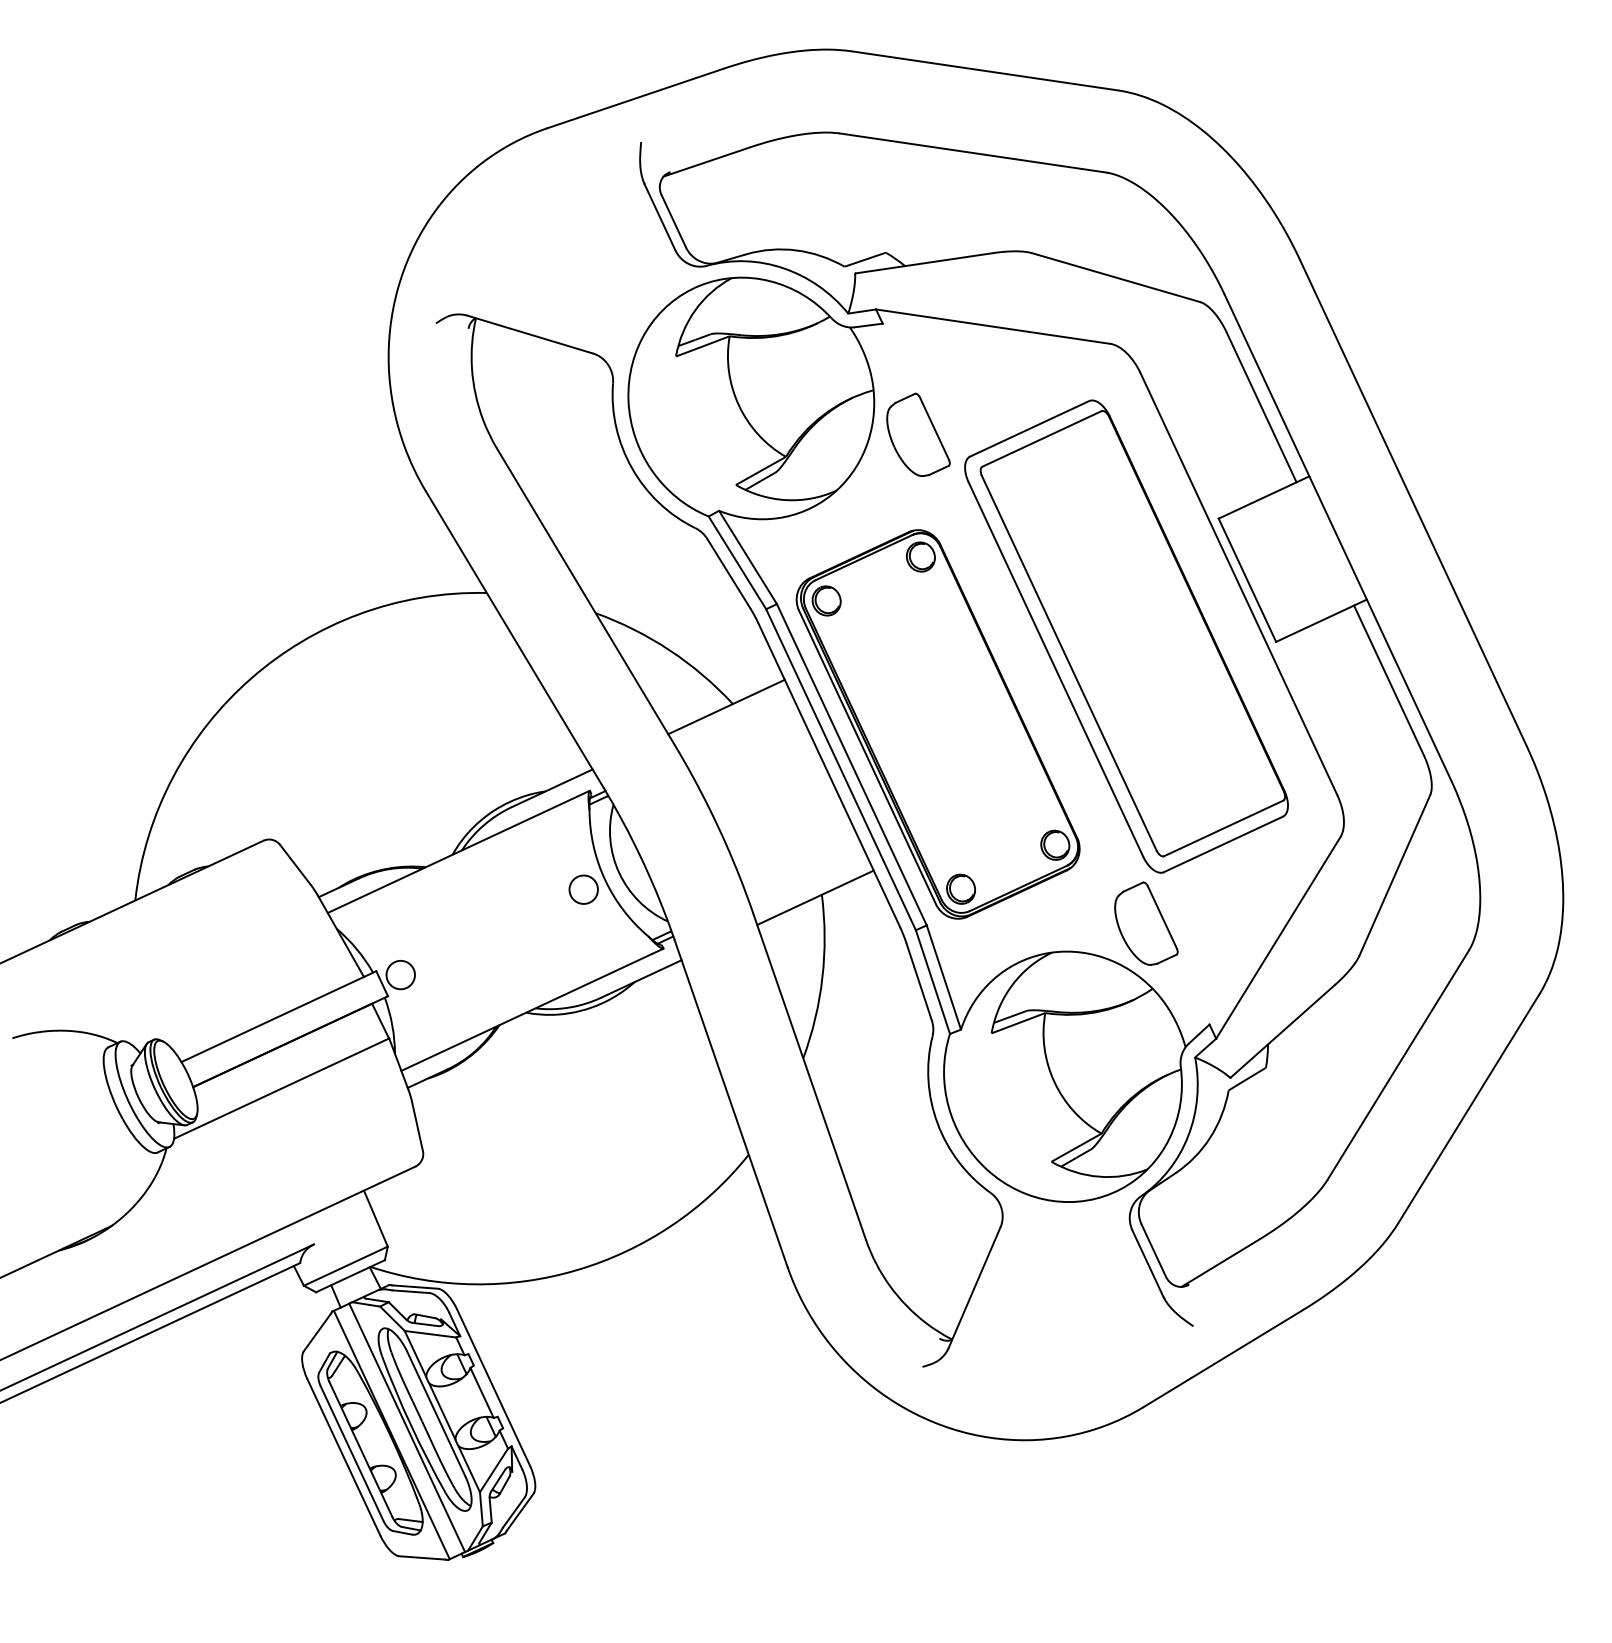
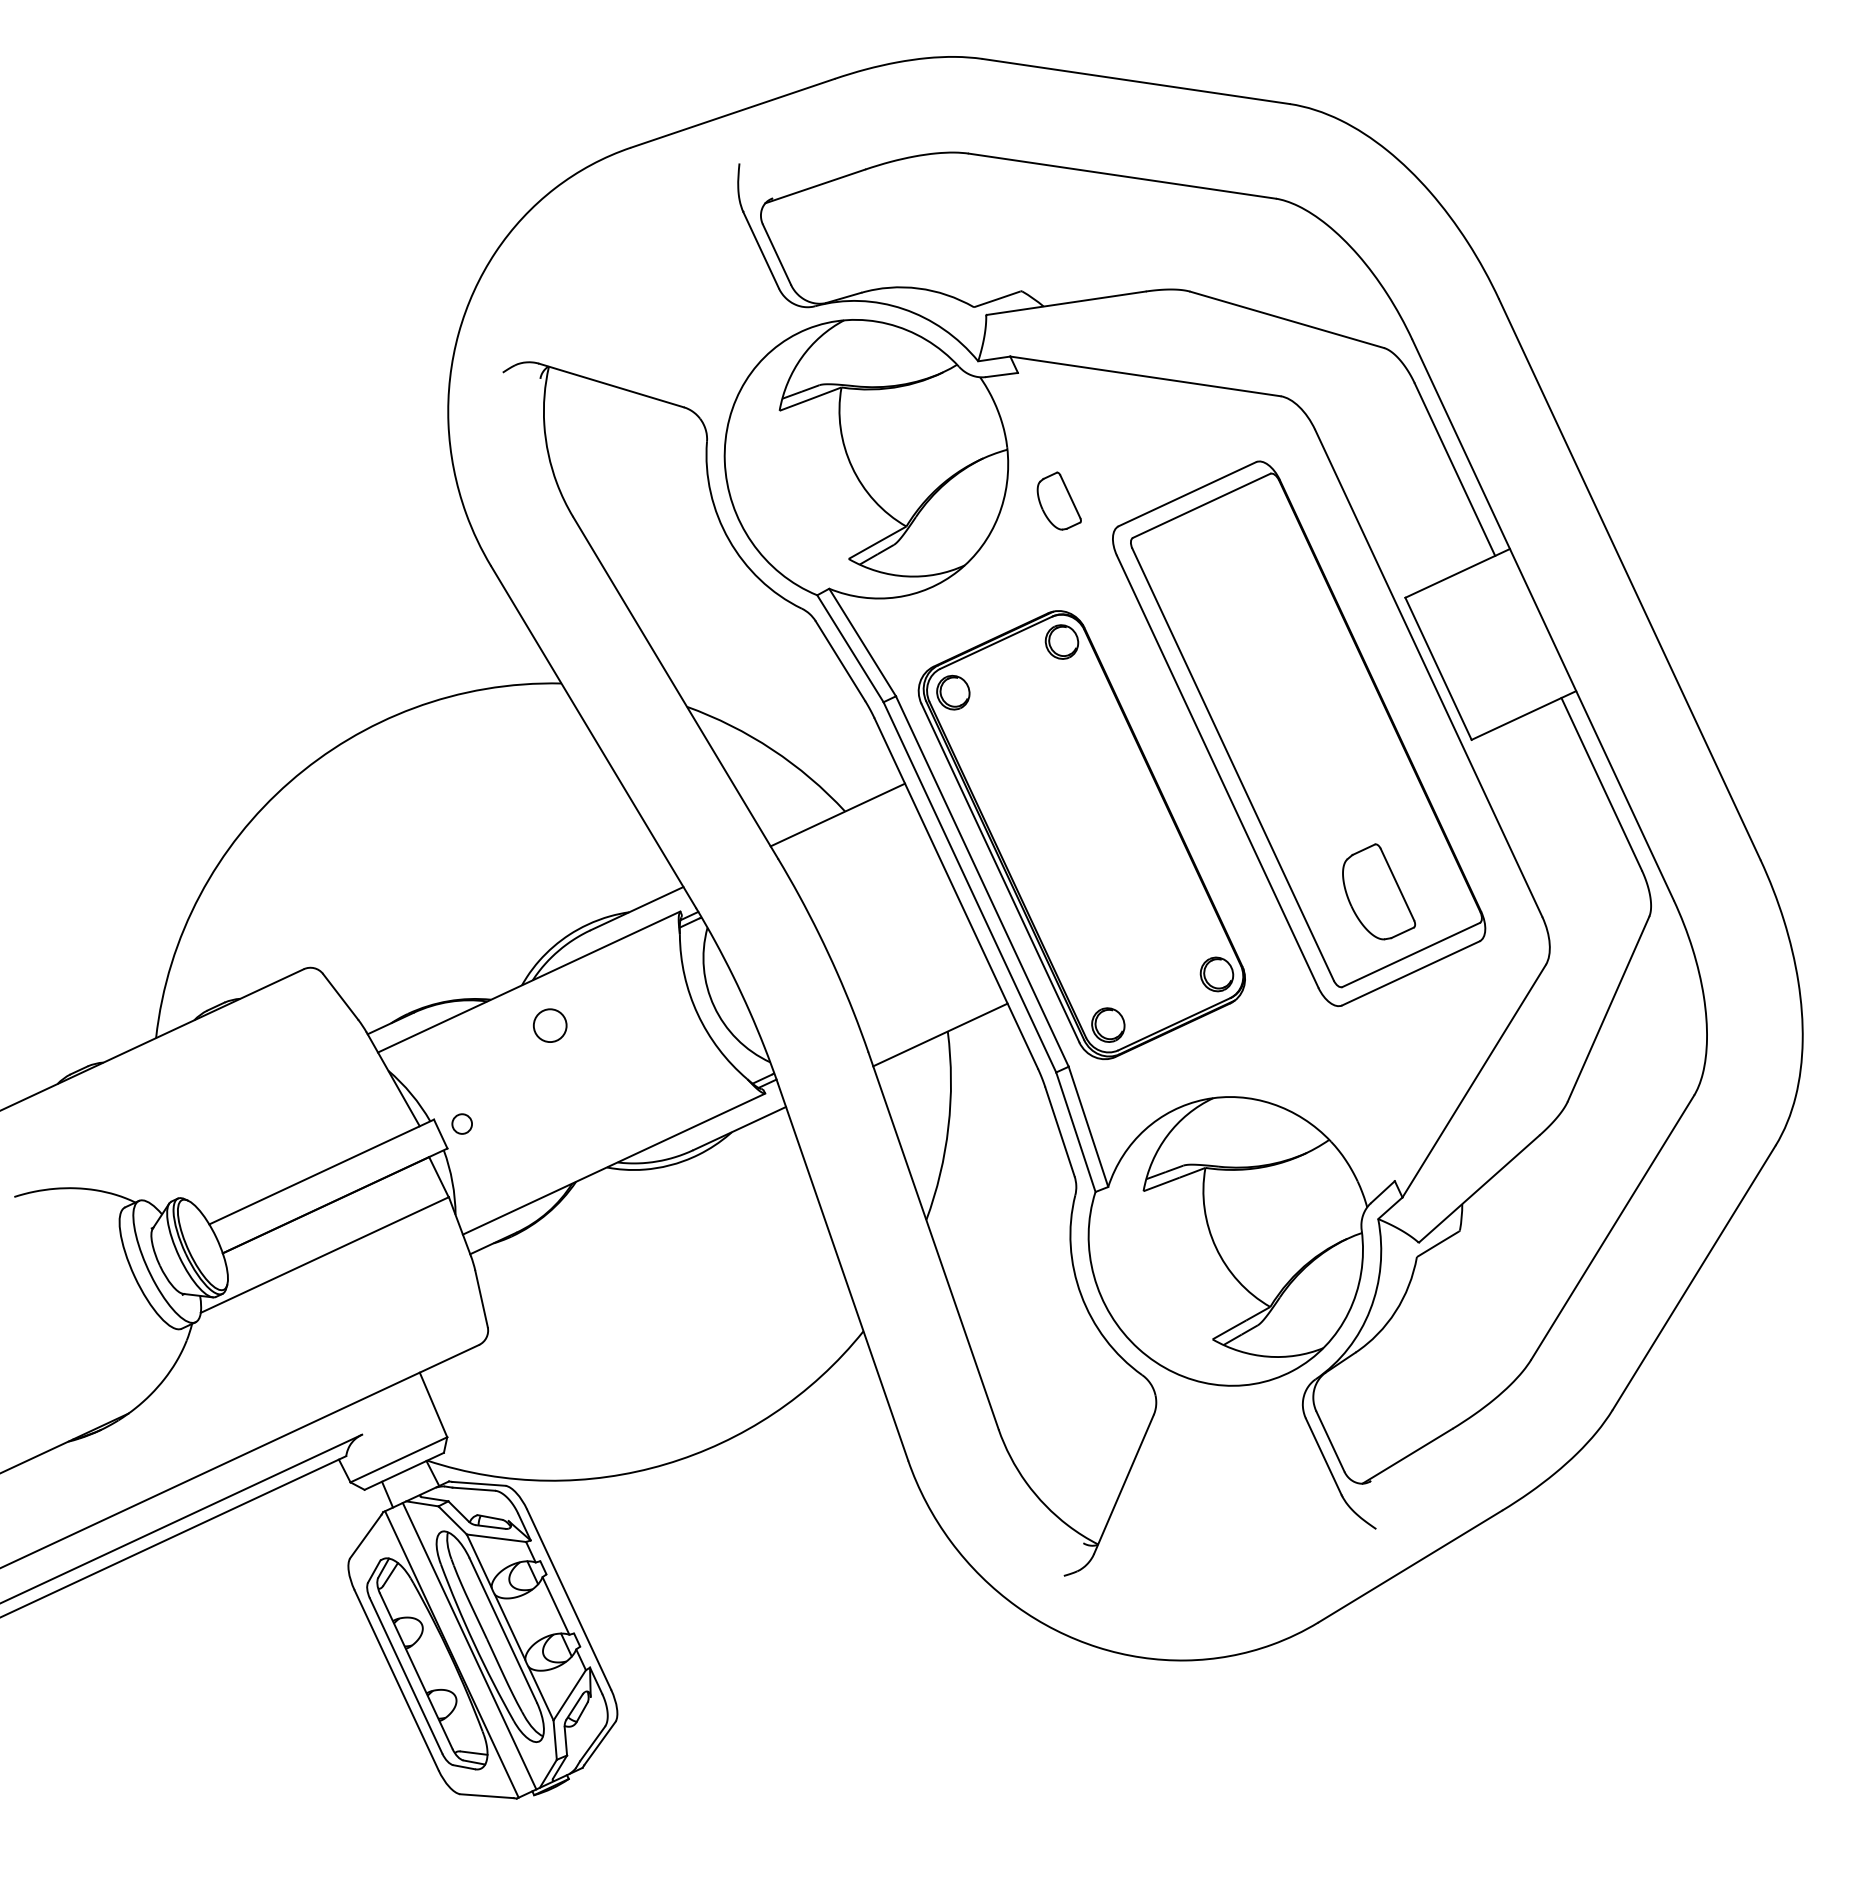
part: (918, 434) -> (1059, 500), size x0.6
circle: (583, 889) -> (550, 1025), moved
part: (1146, 923) -> (1379, 891), moved
circle: (400, 974) -> (461, 1123), size x0.6

